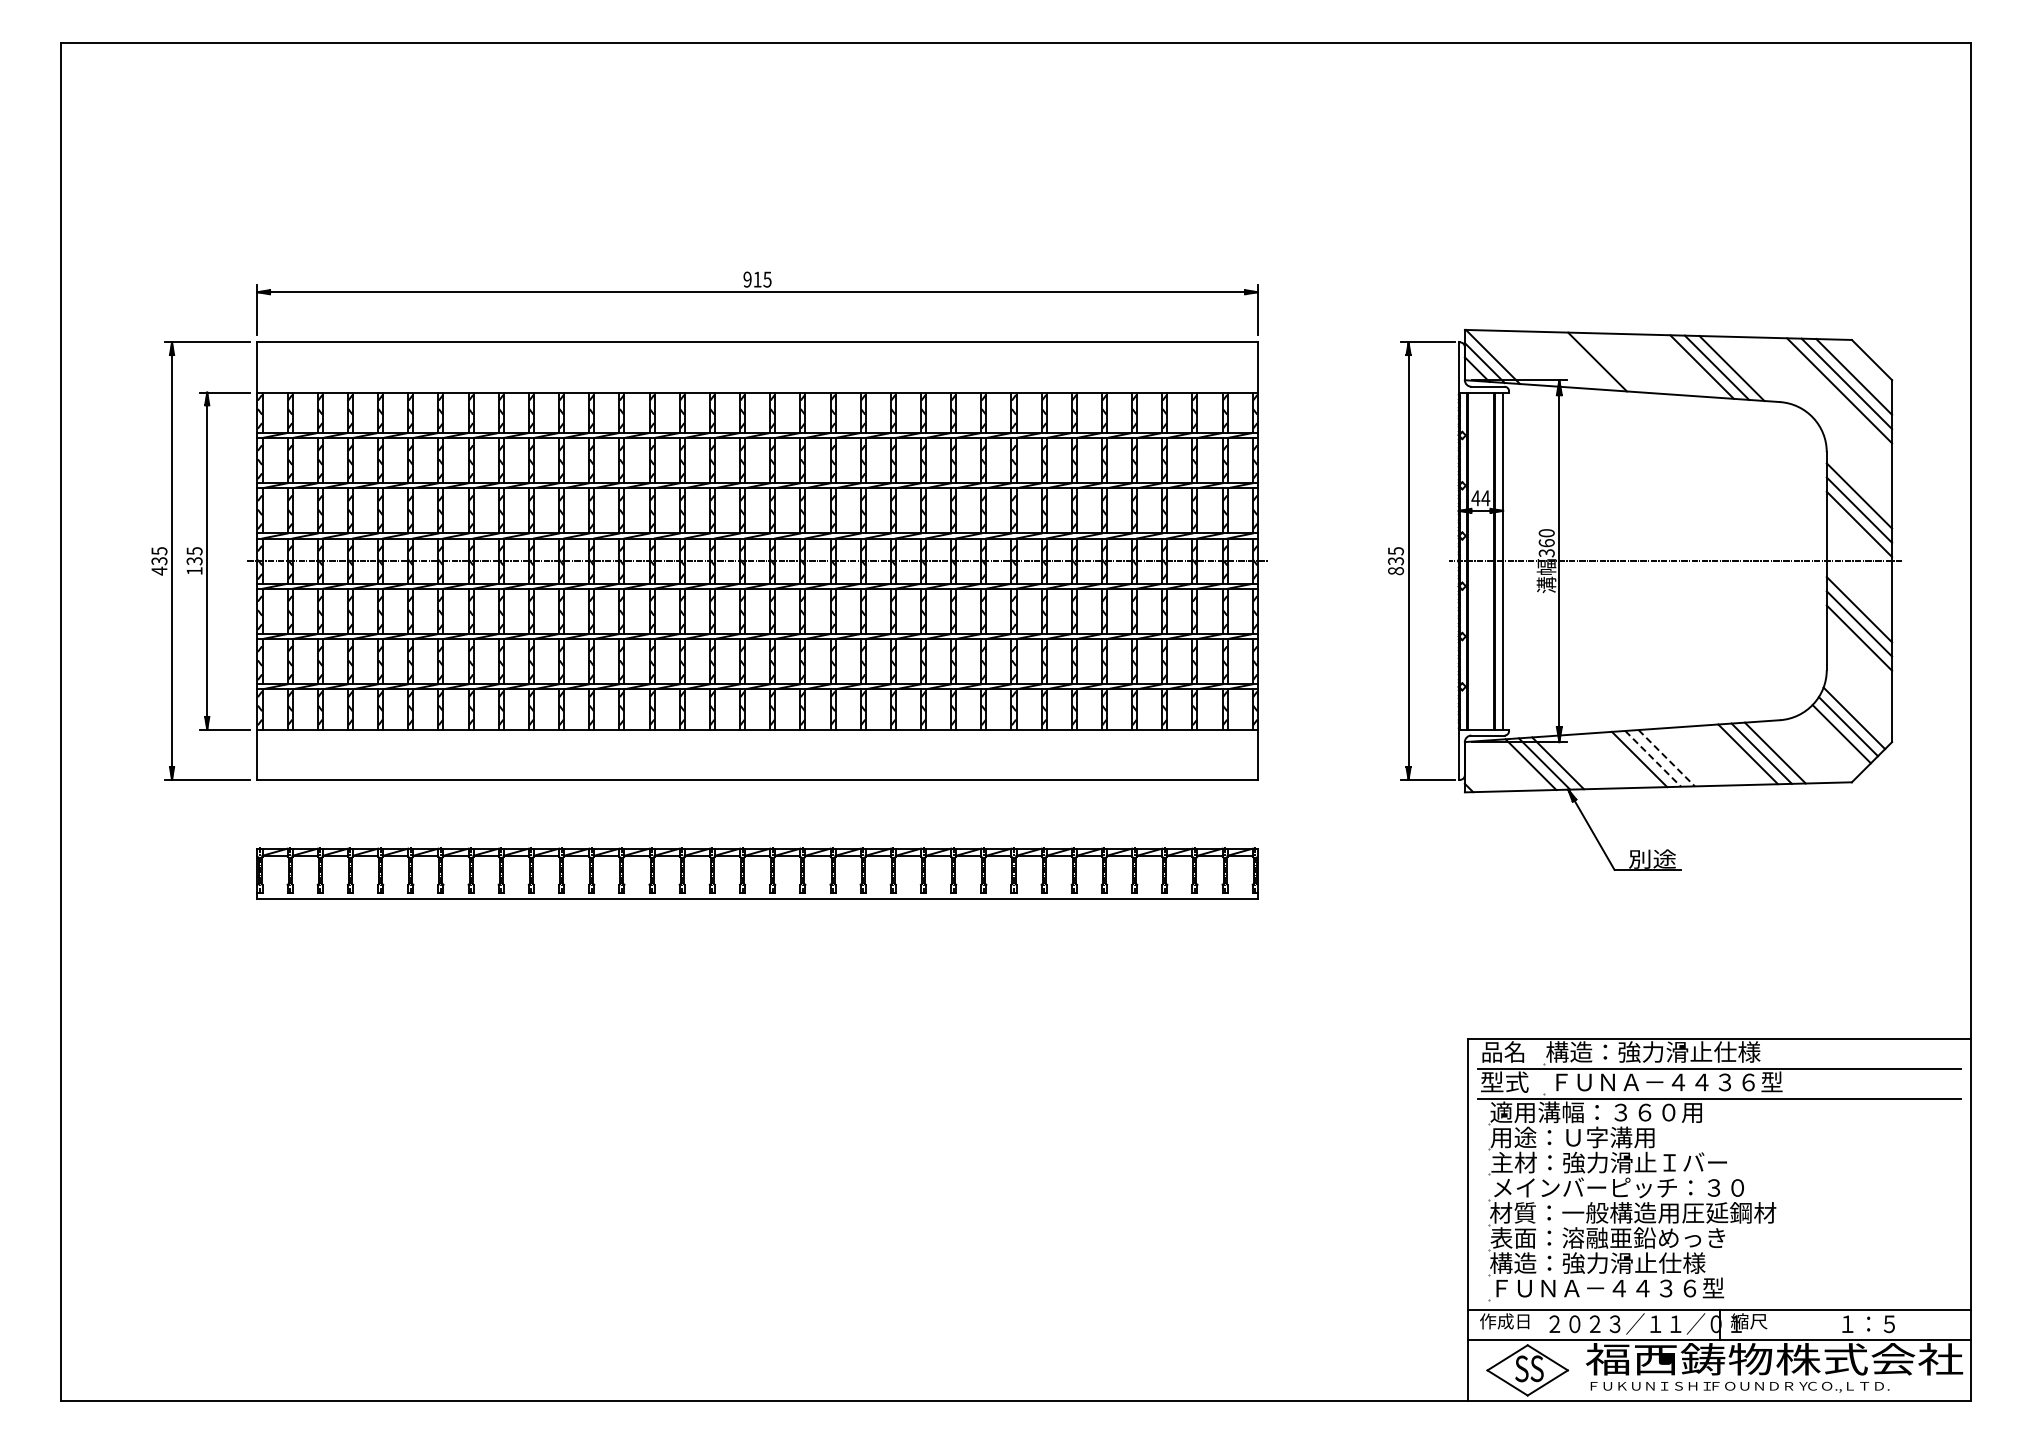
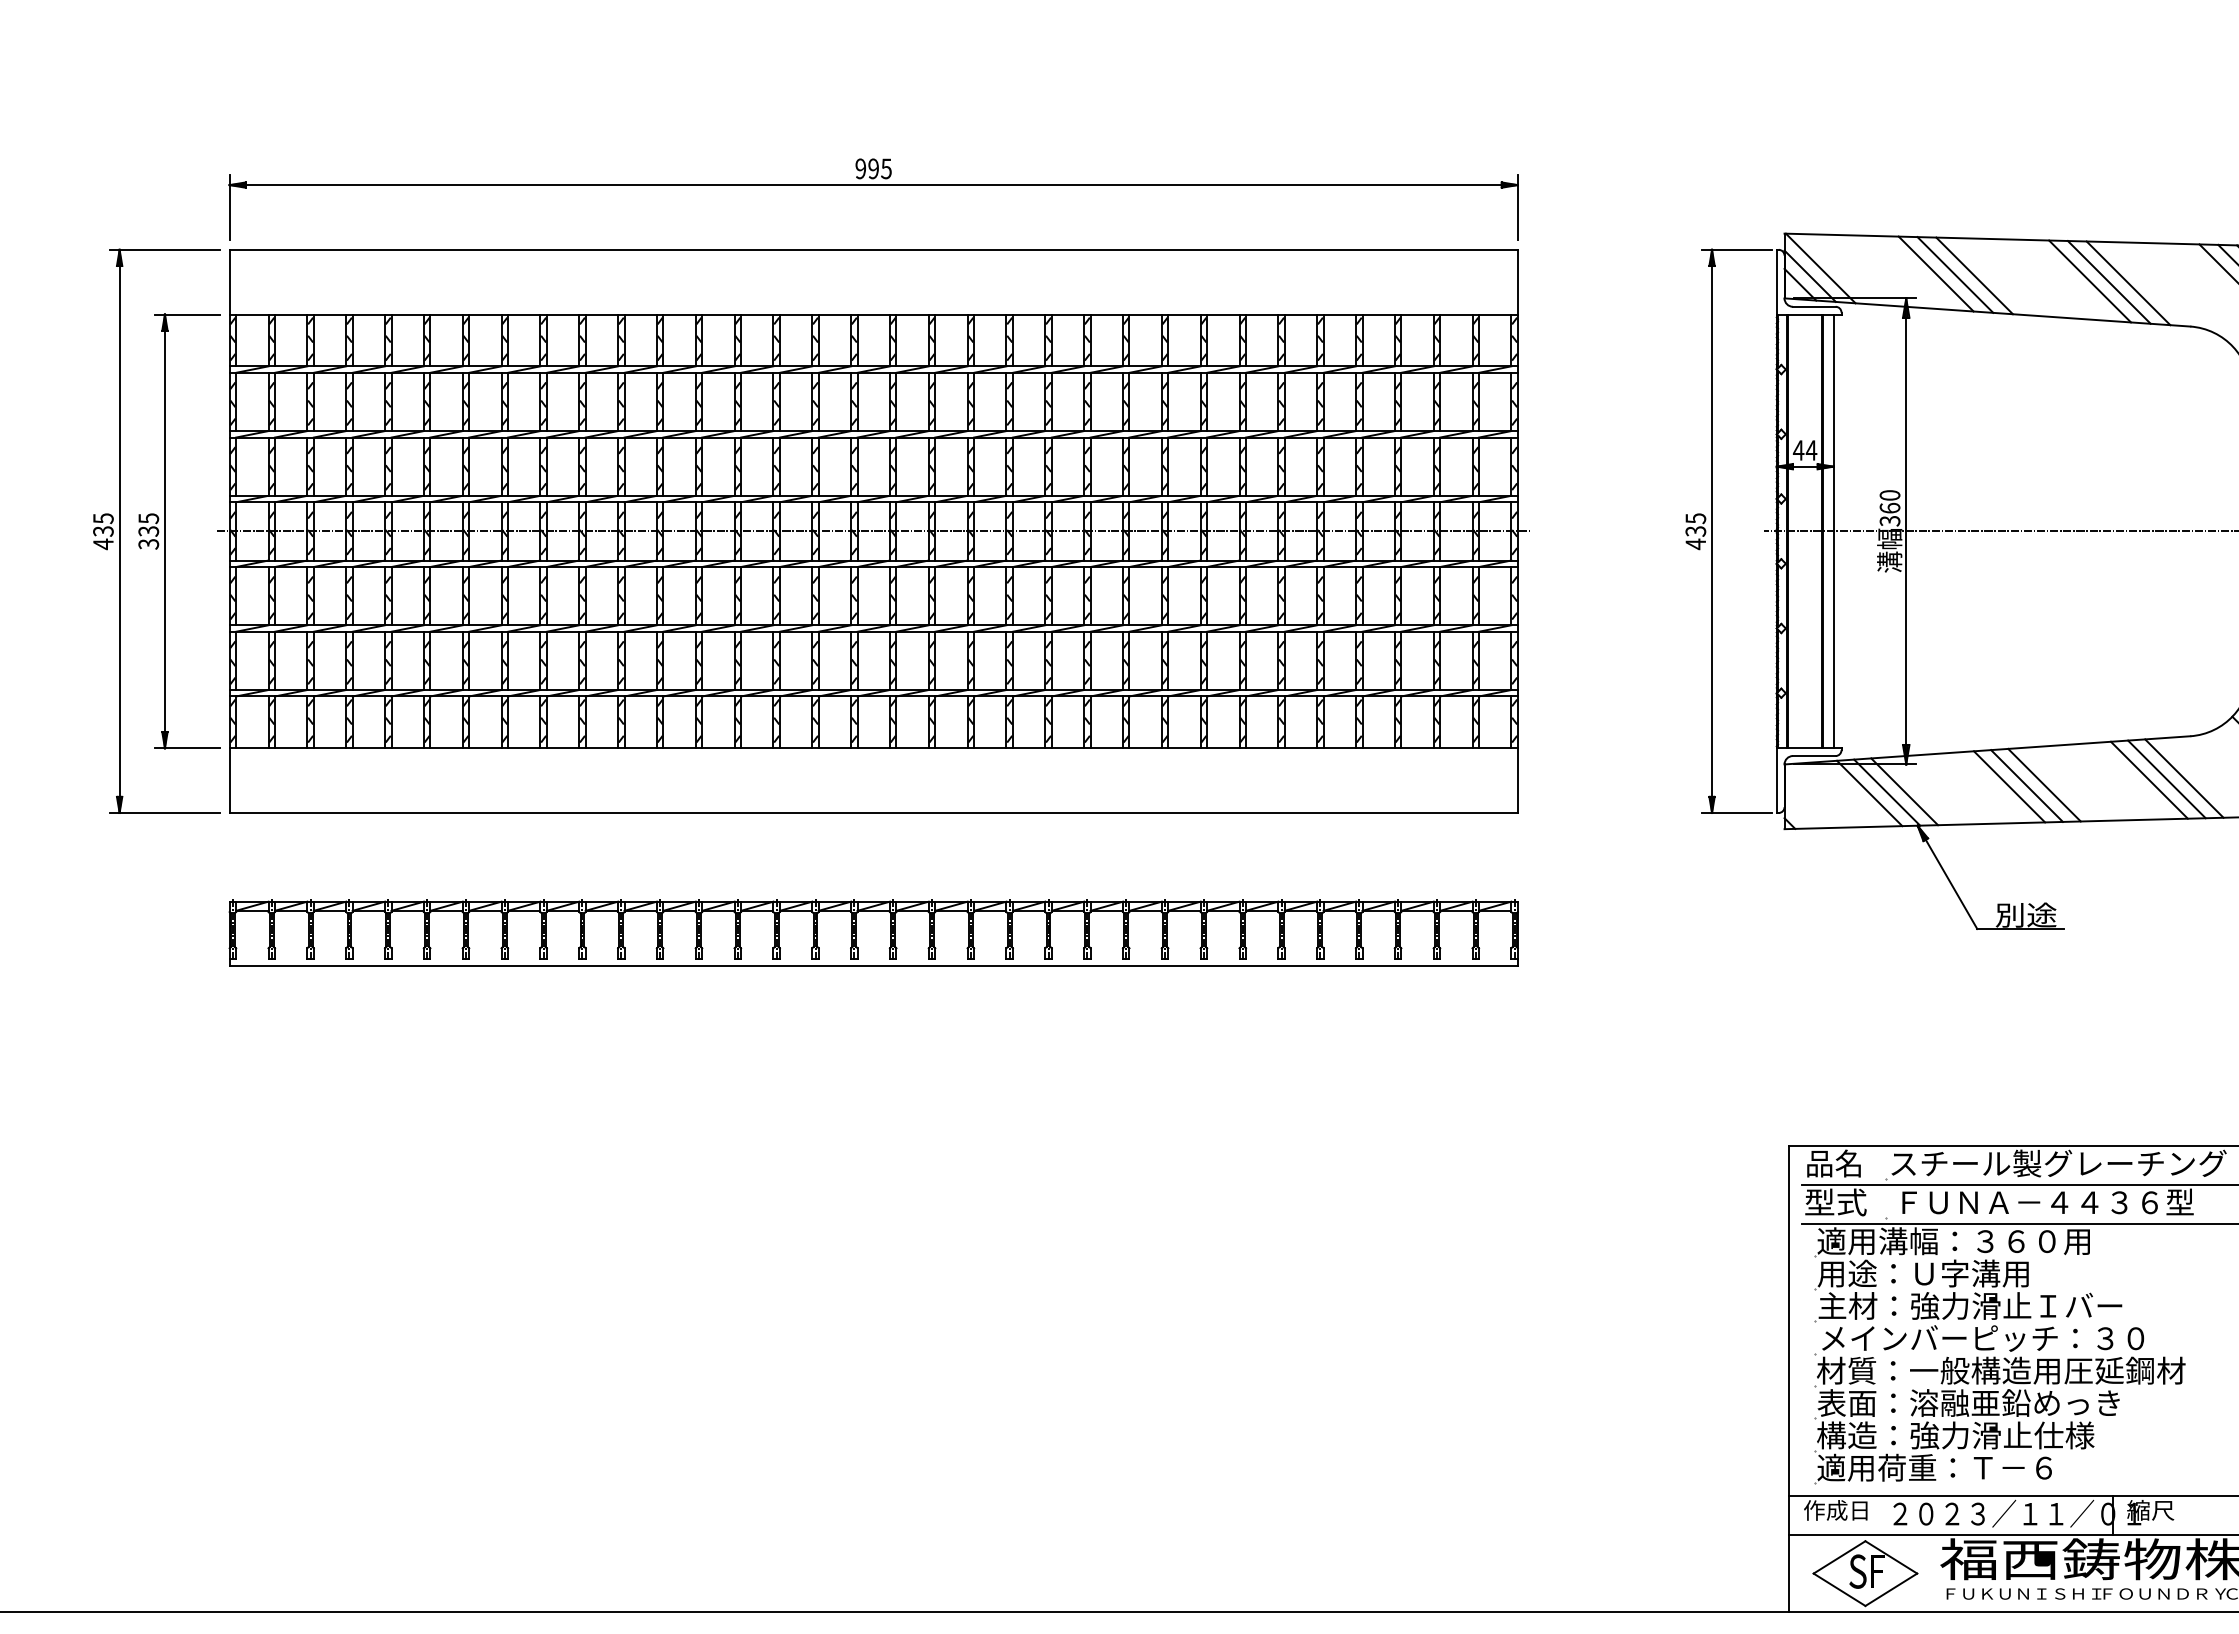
text: (757, 279) -> (873, 168), 915 -> 995
line: (1582, 361) -> (1936, 274), added
line: (1612, 362) -> (1974, 275), added
text: (1396, 570) -> (1696, 543), 835 -> 435
text: (194, 571) -> (148, 544), 135 -> 335
line: (1666, 758) -> (2044, 785), dashed -> solid
line: (1653, 759) -> (2027, 786), dashed -> solid
text: (1677, 1051) -> (2058, 1162), 構造：強力滑止仕様 -> スチール製グレーチング
text: (1607, 1287) -> (1968, 1466), ＦＵＮＡ－４４３６型 -> 適用荷重：Ｔ－６
text: (1536, 1368) -> (1876, 1571), S -> F

